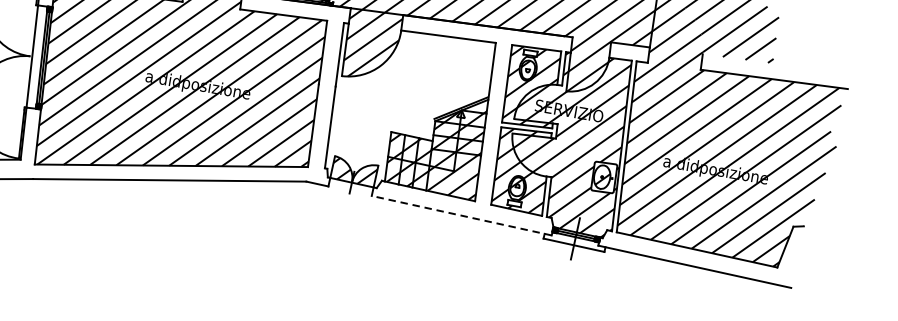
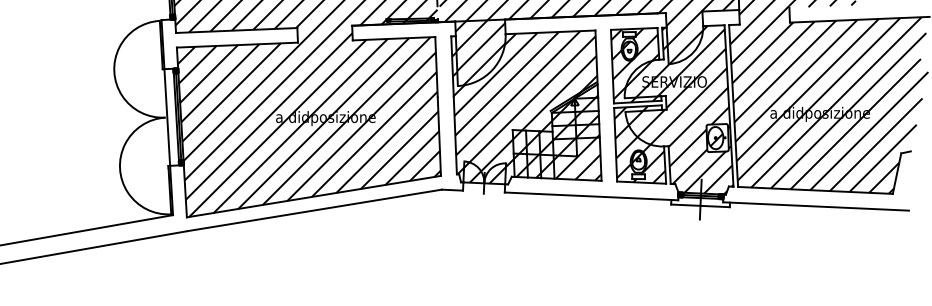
hatch: (408, 105) -> (524, 102), added
line: (461, 215) -> (591, 196), dashed -> solid

